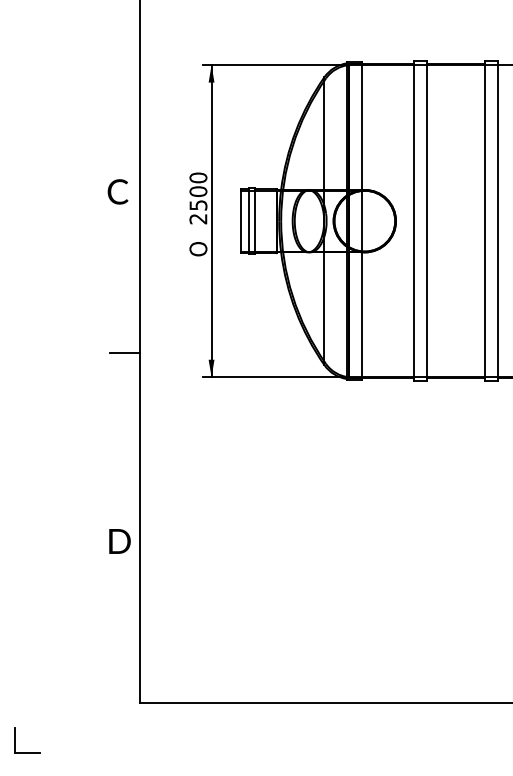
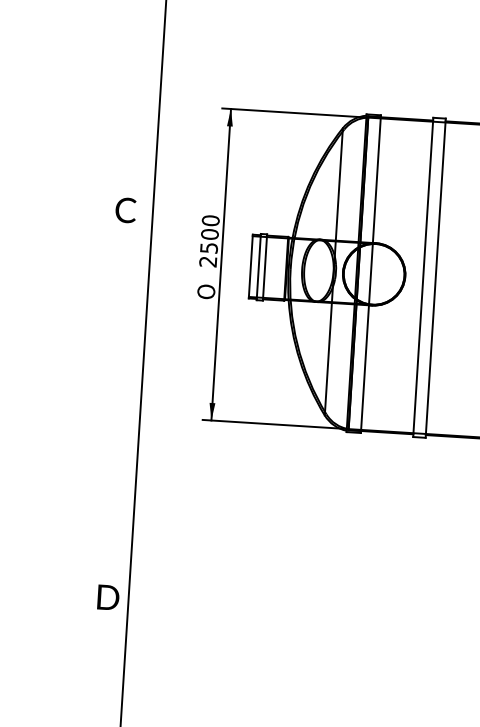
text: (117, 191) -> (125, 209), moved
line: (125, 353) -> (126, 391), removed
text: (119, 541) -> (108, 597), moved

